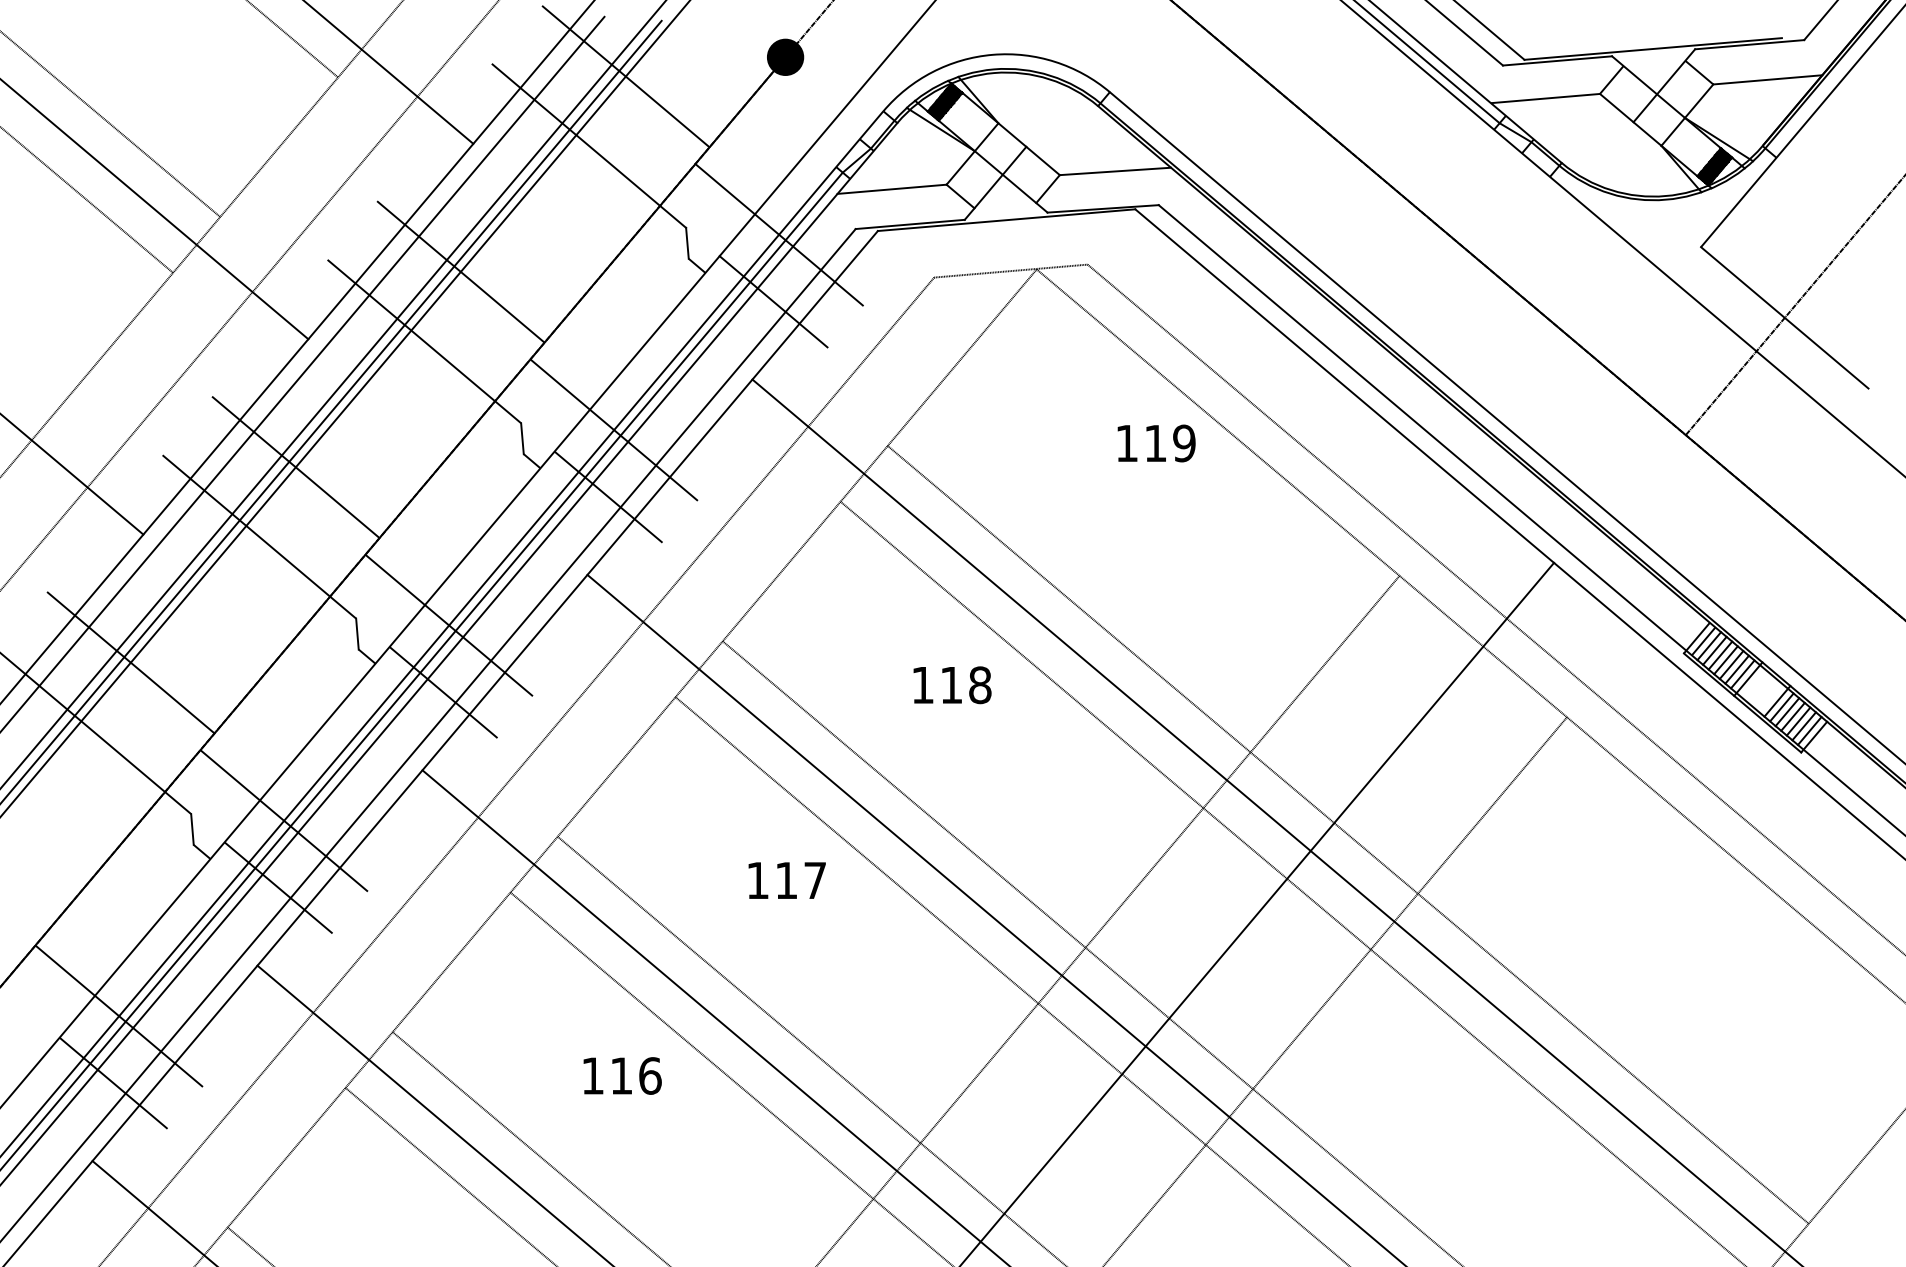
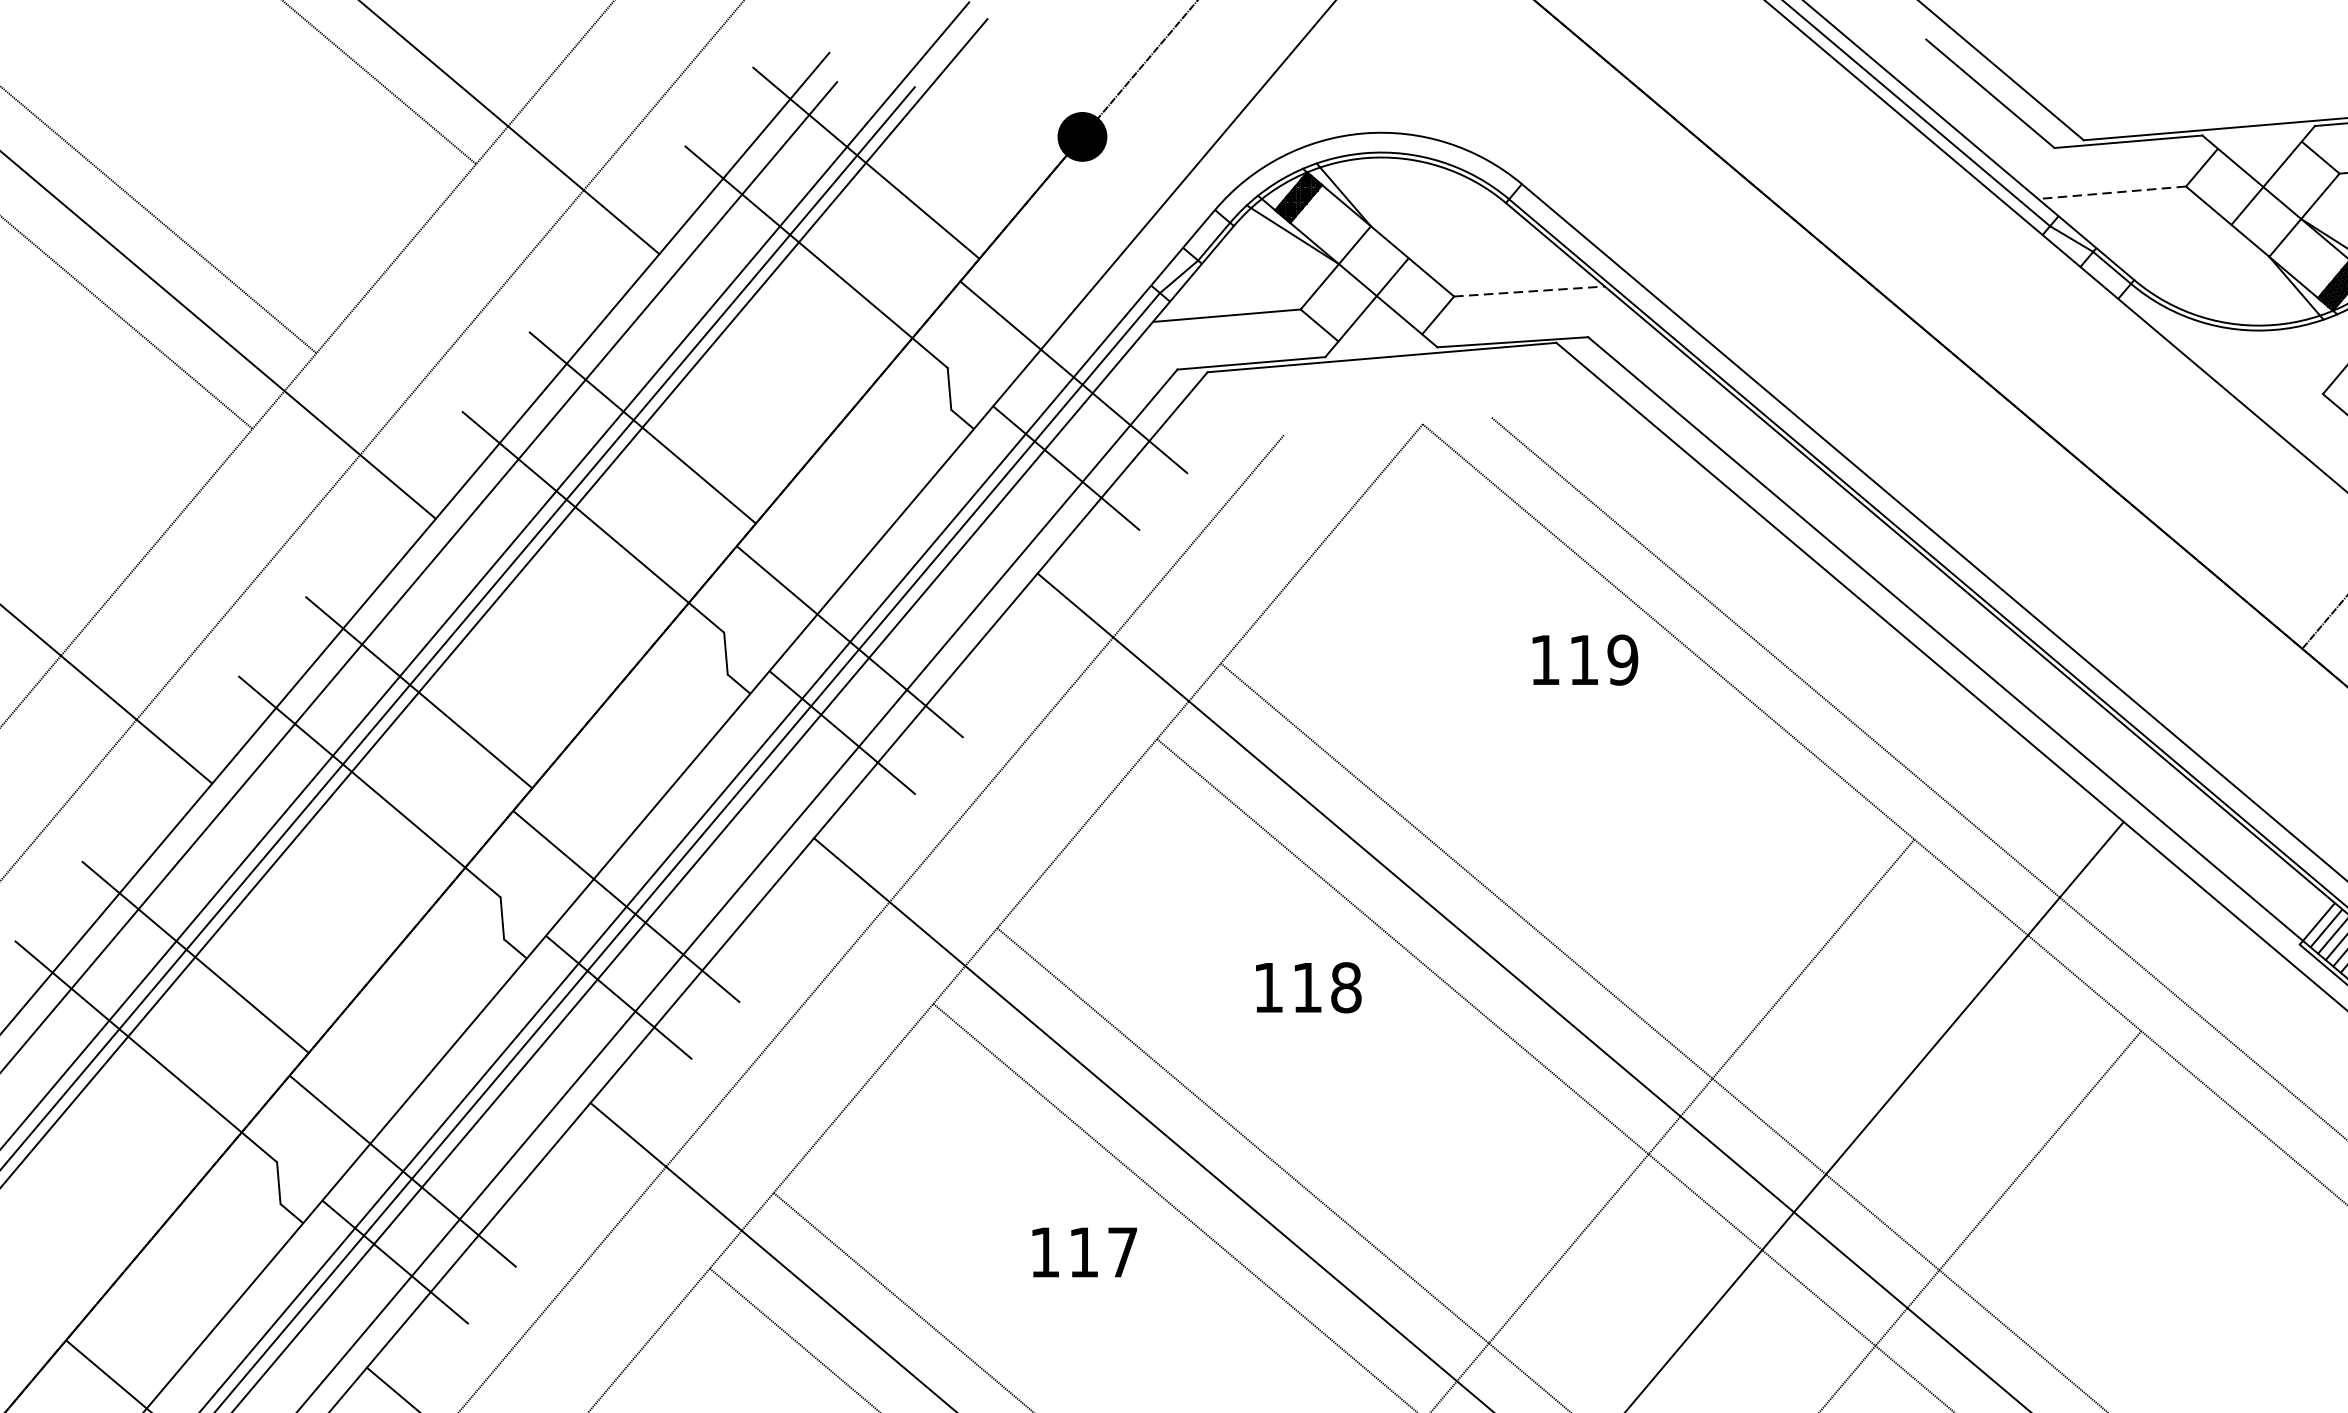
line: (1545, 98) -> (2112, 192), solid -> dashed
line: (1115, 171) -> (1529, 291), solid -> dashed
line: (1010, 270) -> (1387, 425), removed

